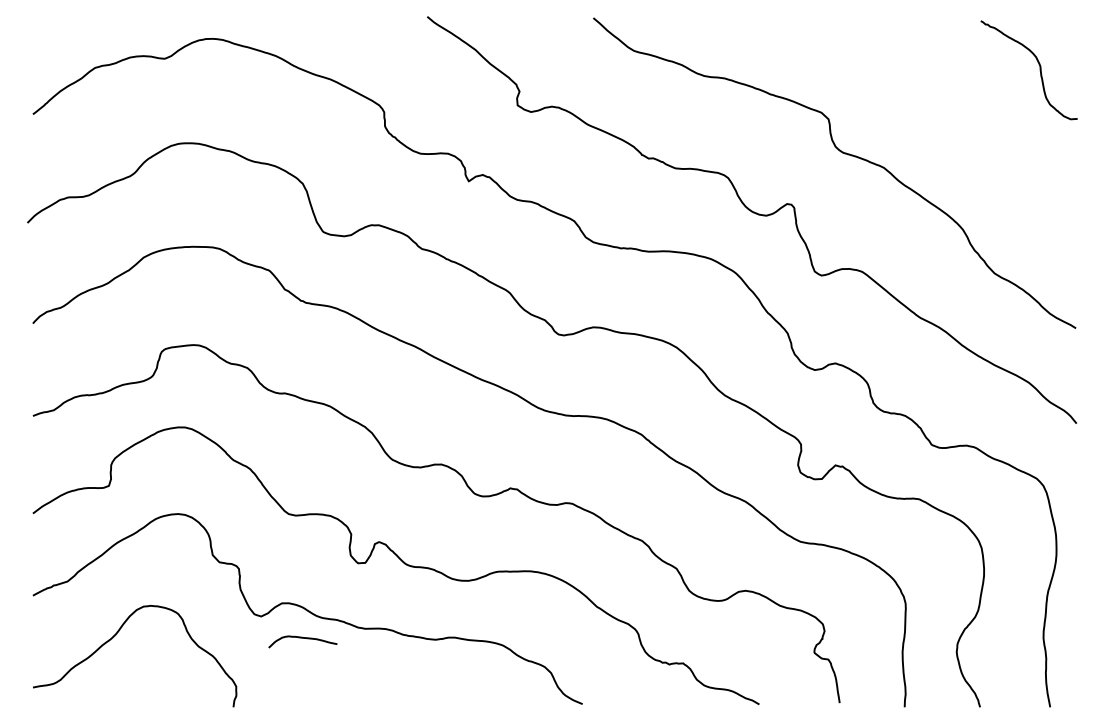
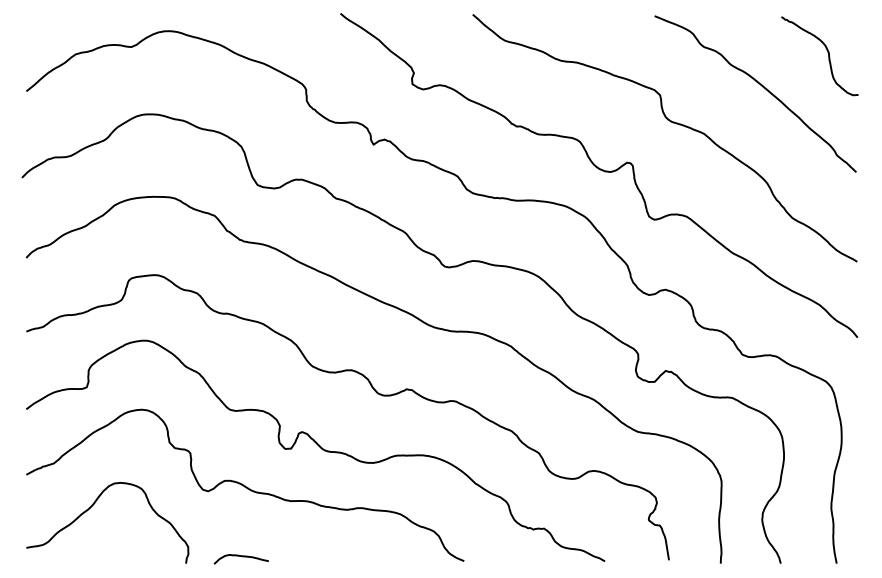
curve: (956, 108) -> (762, 86), added
curve: (302, 638) -> (241, 556), moved

